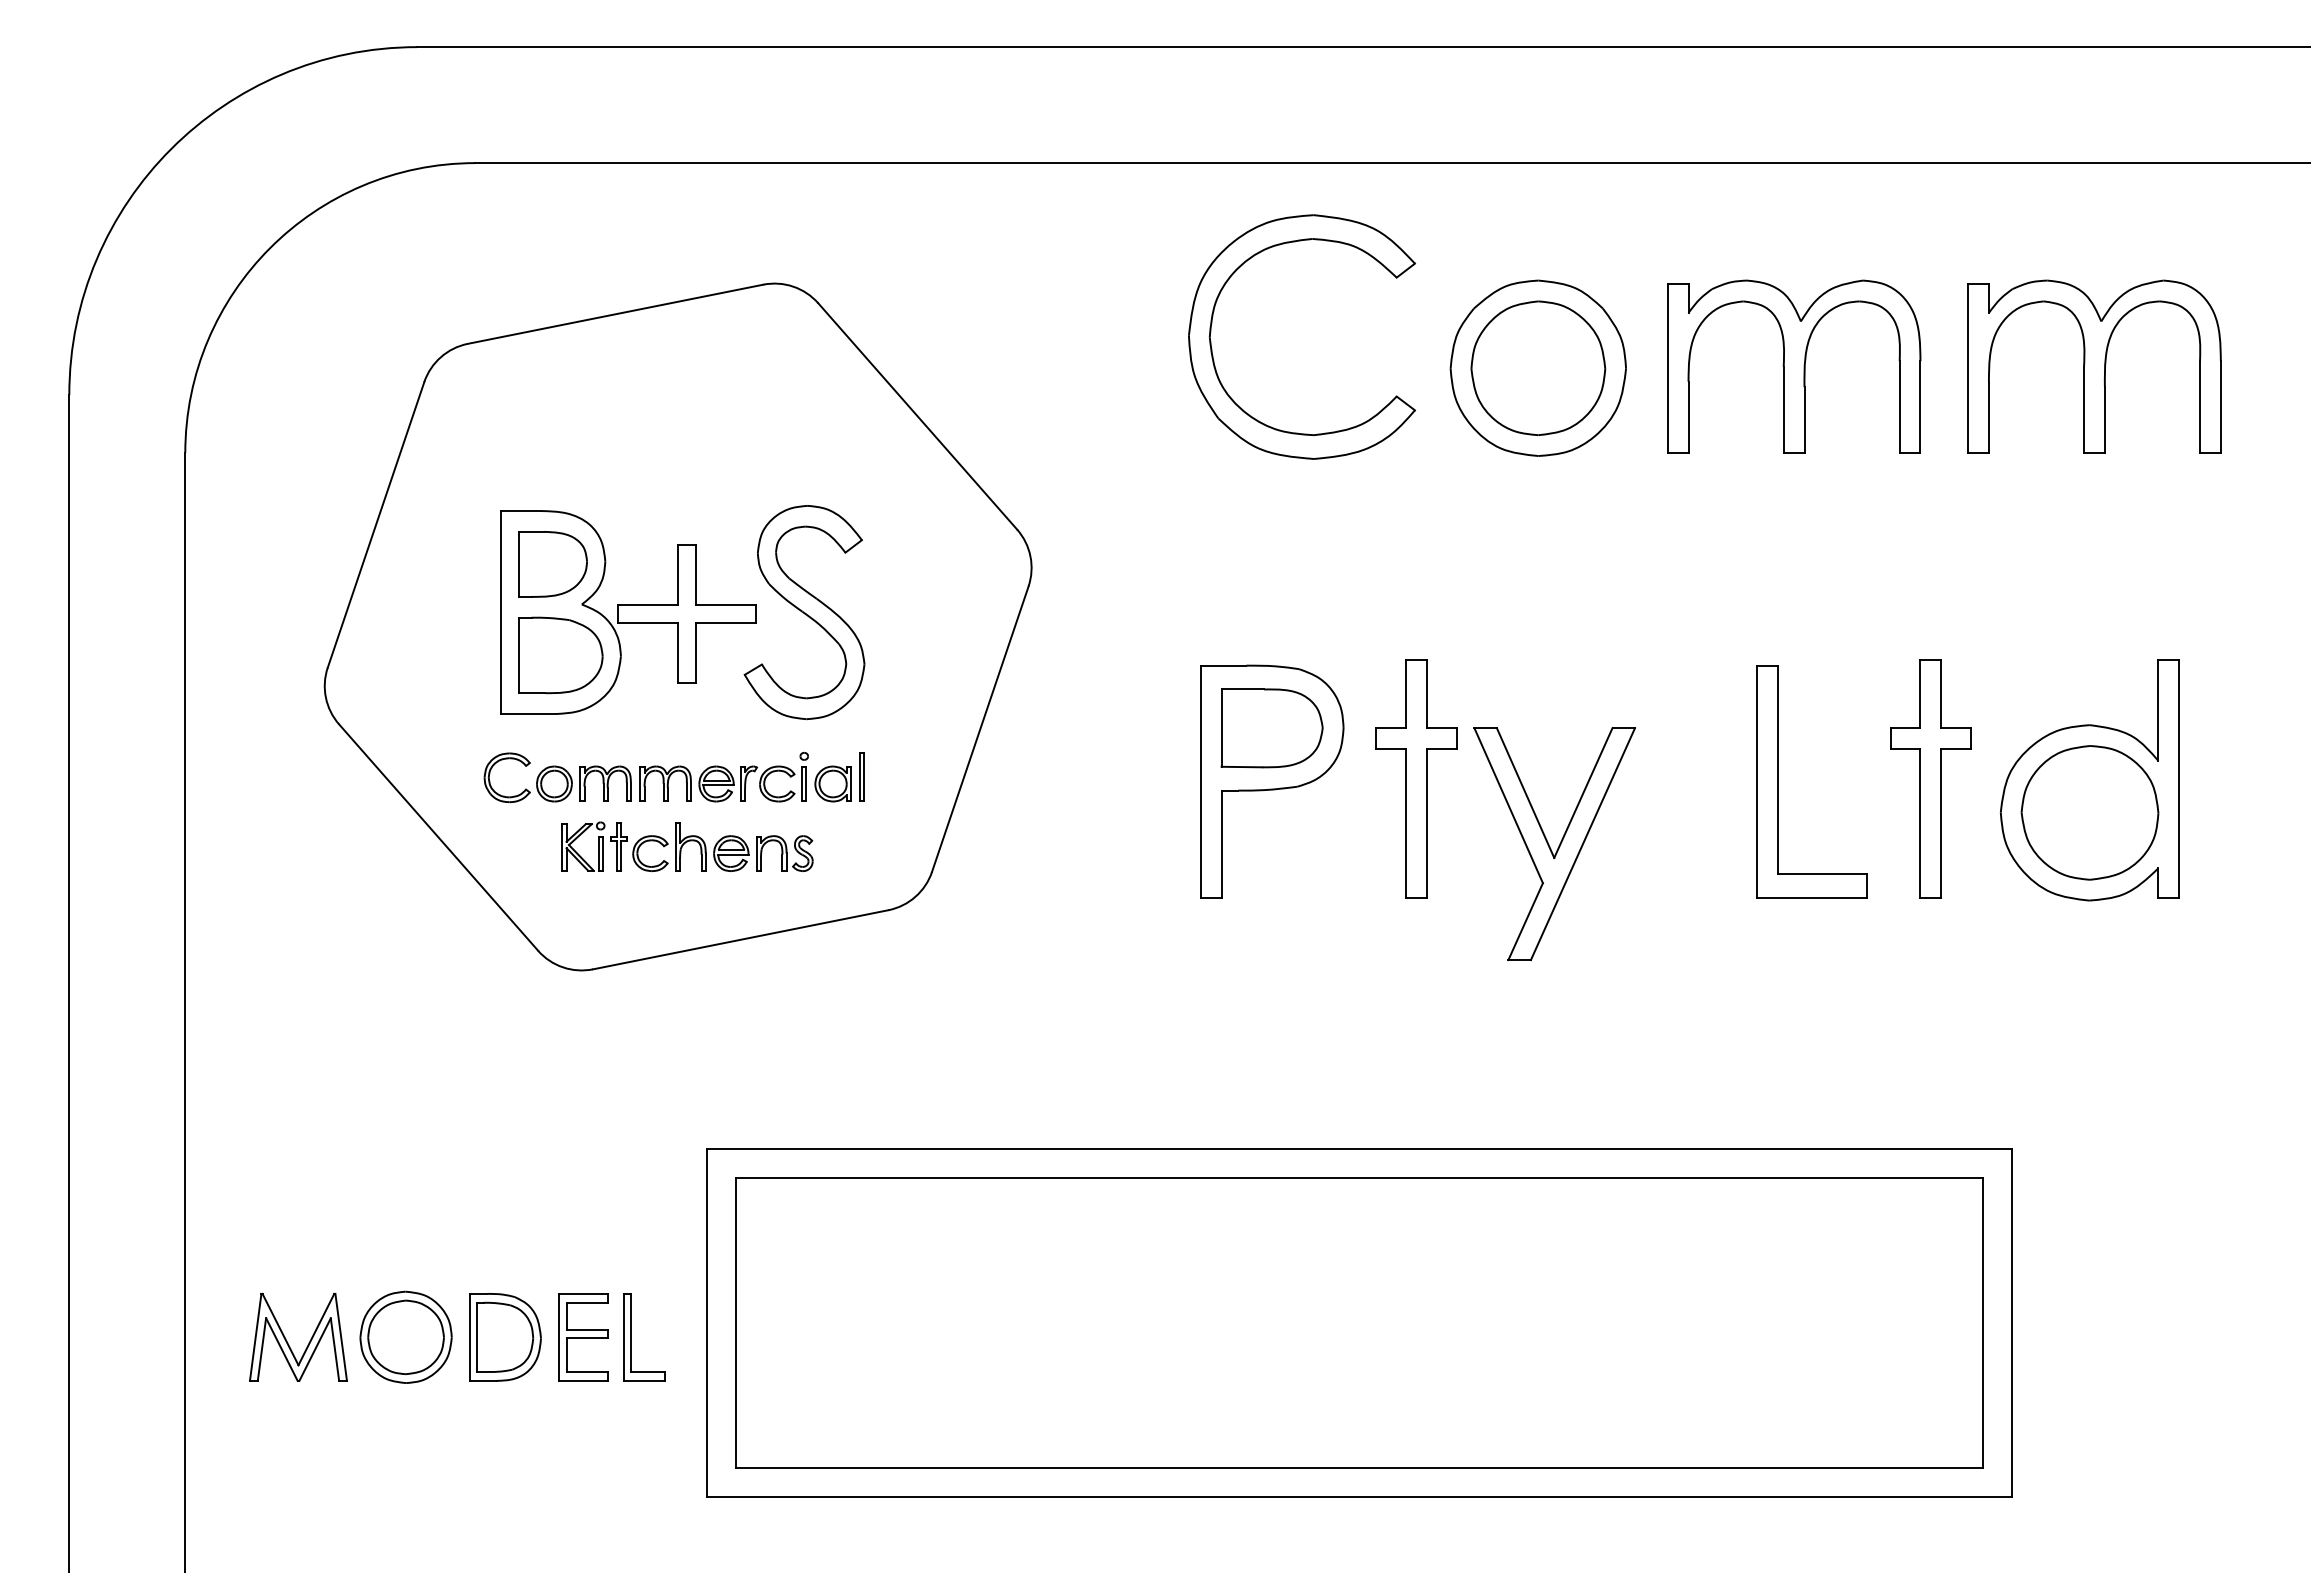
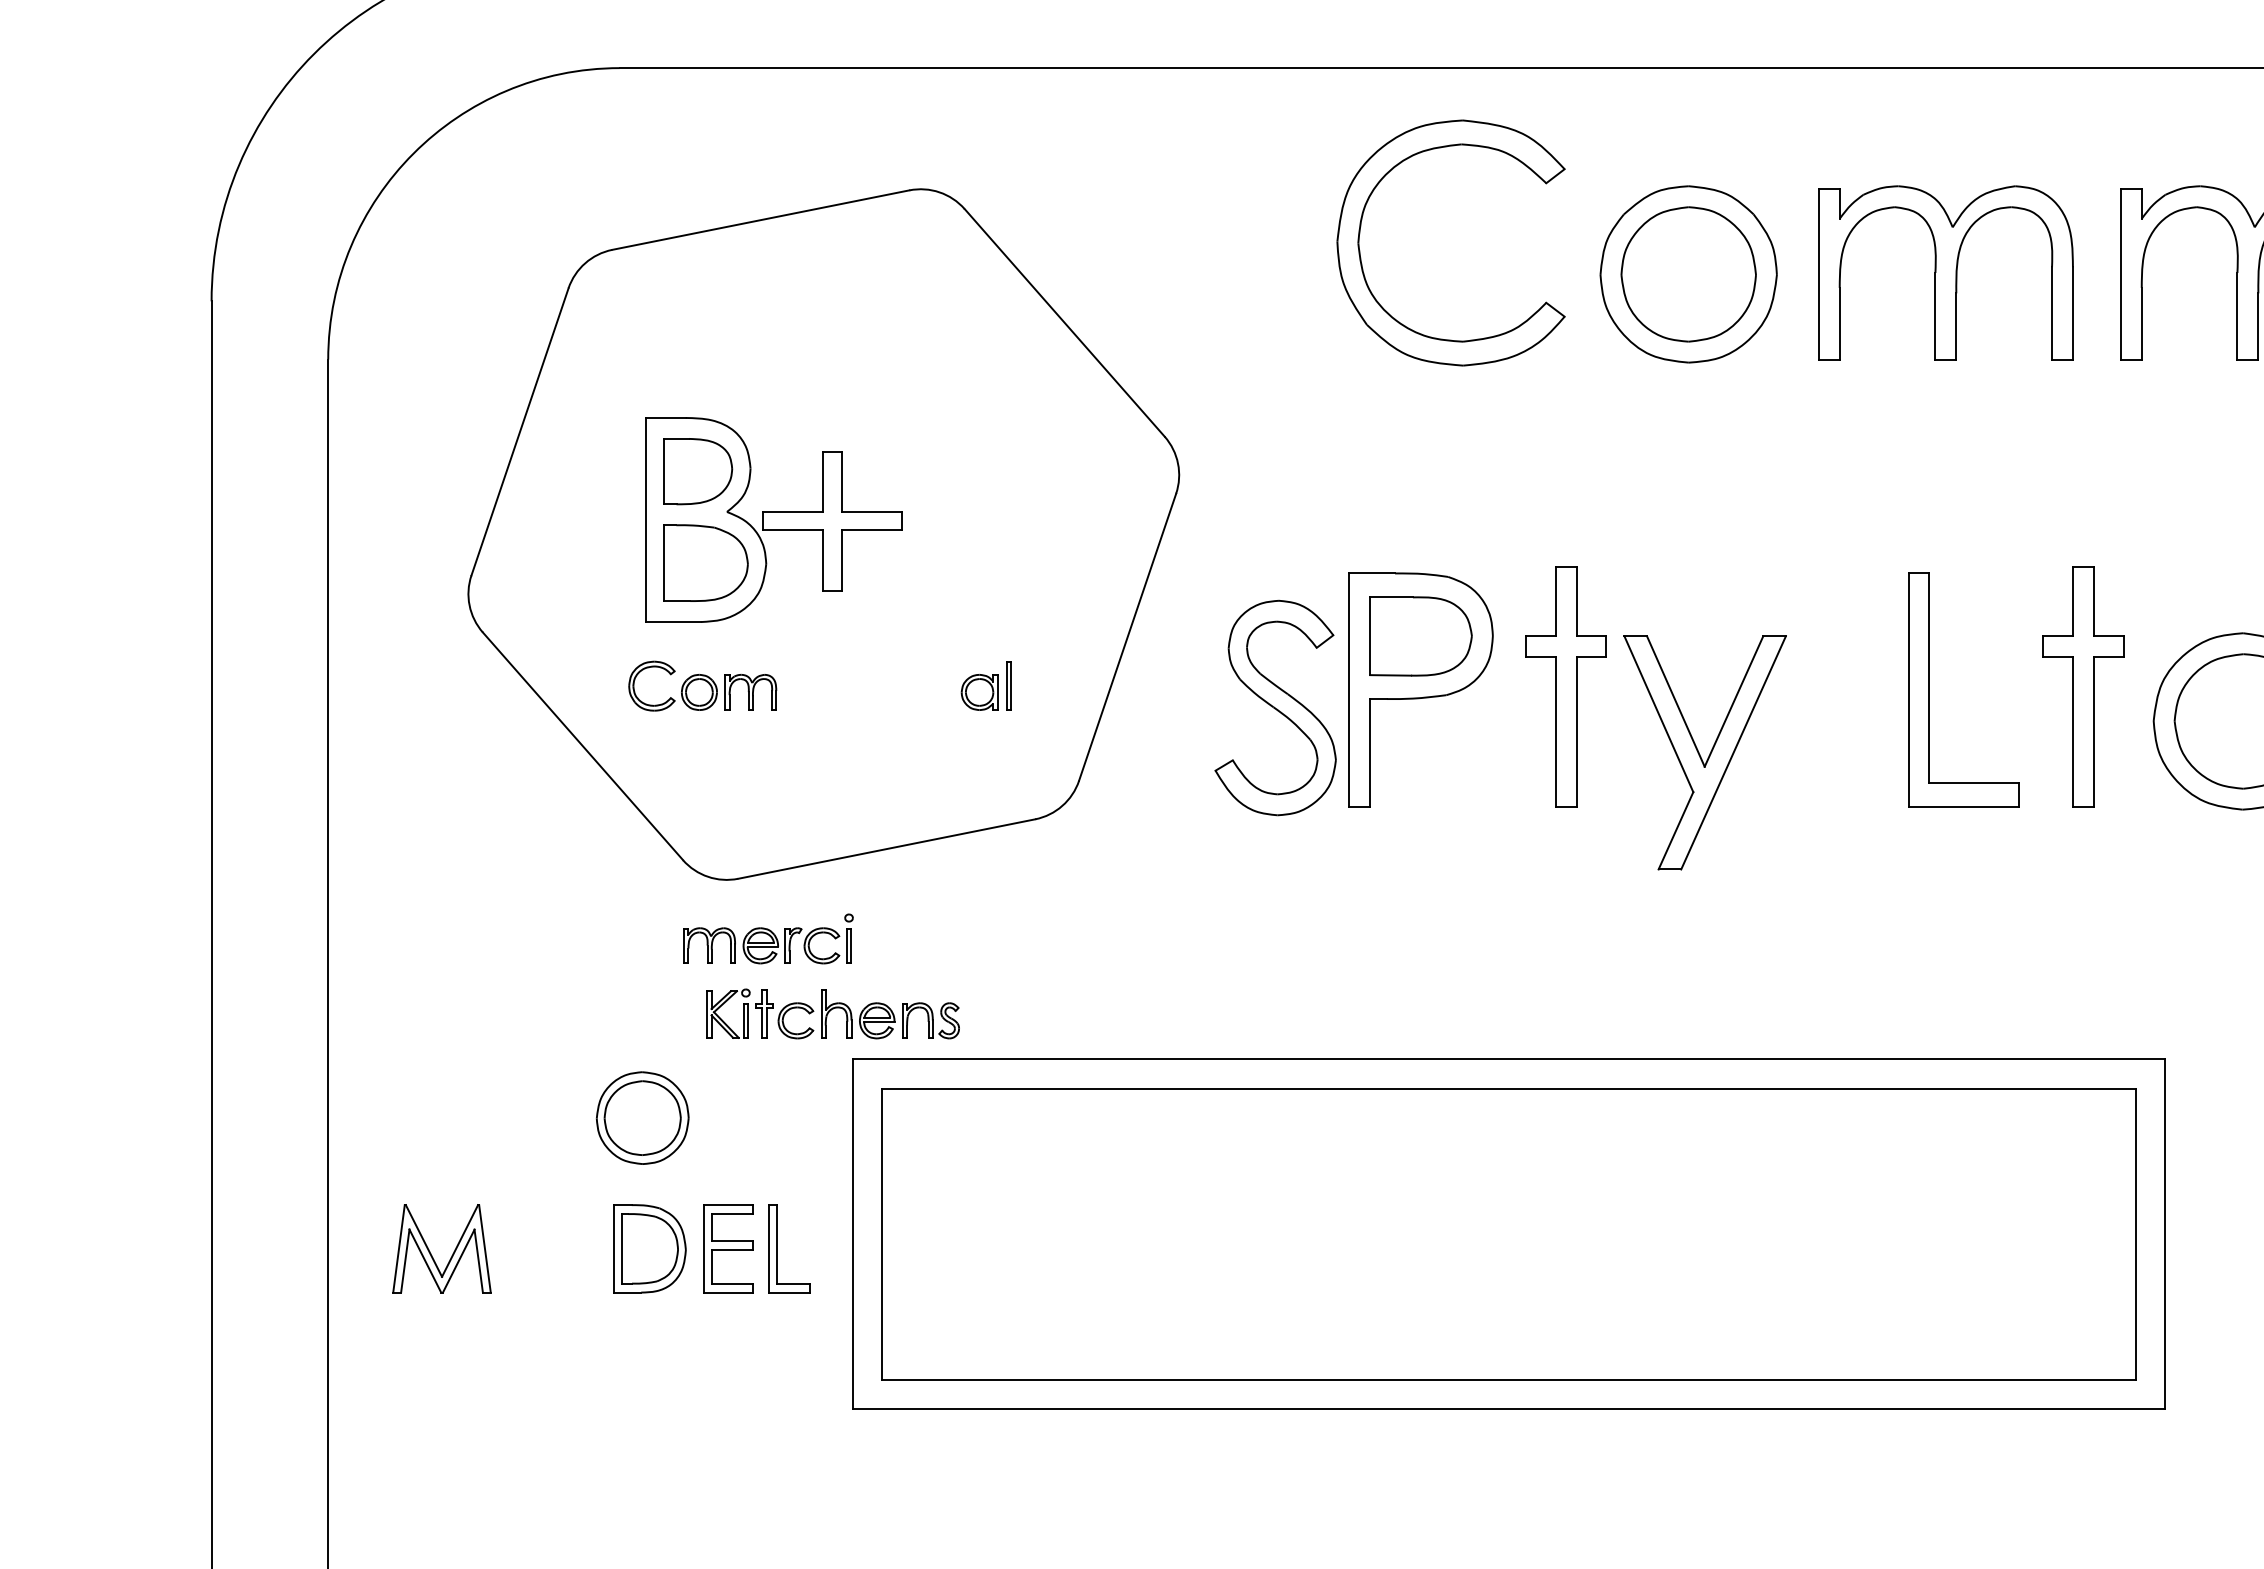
part: (804, 612) -> (1275, 708), moved
part: (723, 777) -> (767, 939), moved
part: (687, 846) -> (833, 1013), moved
part: (405, 1336) -> (642, 1117), moved

